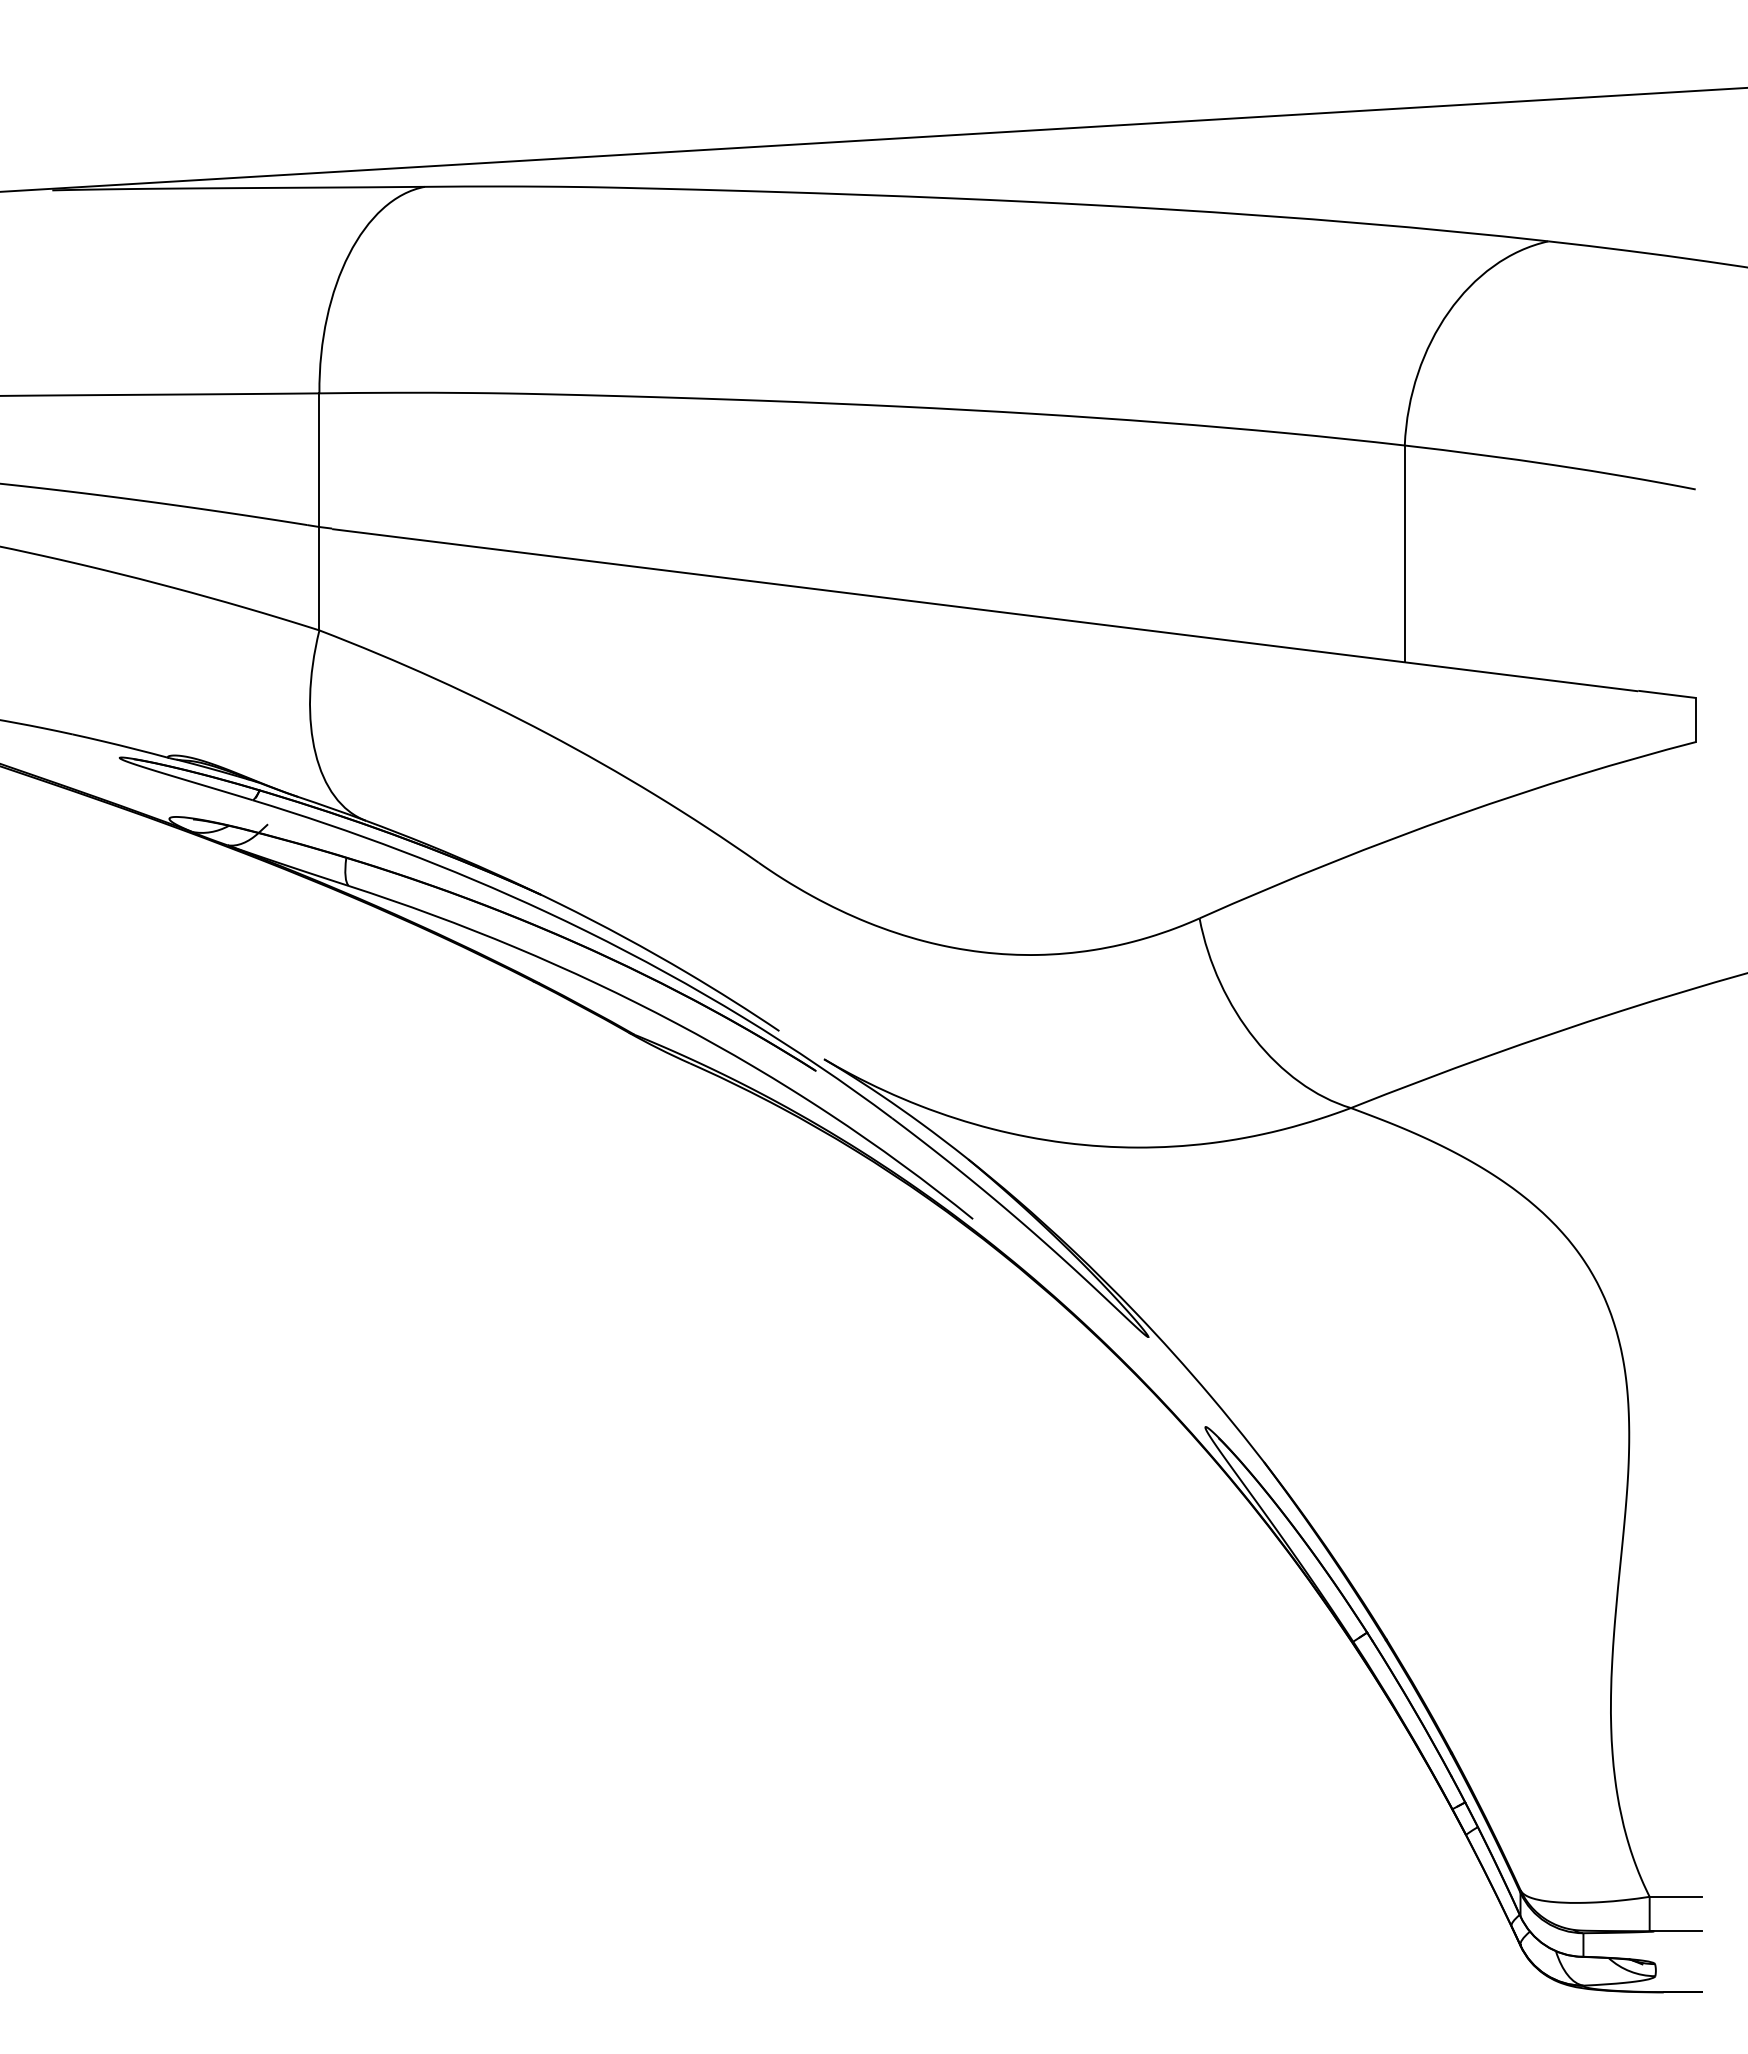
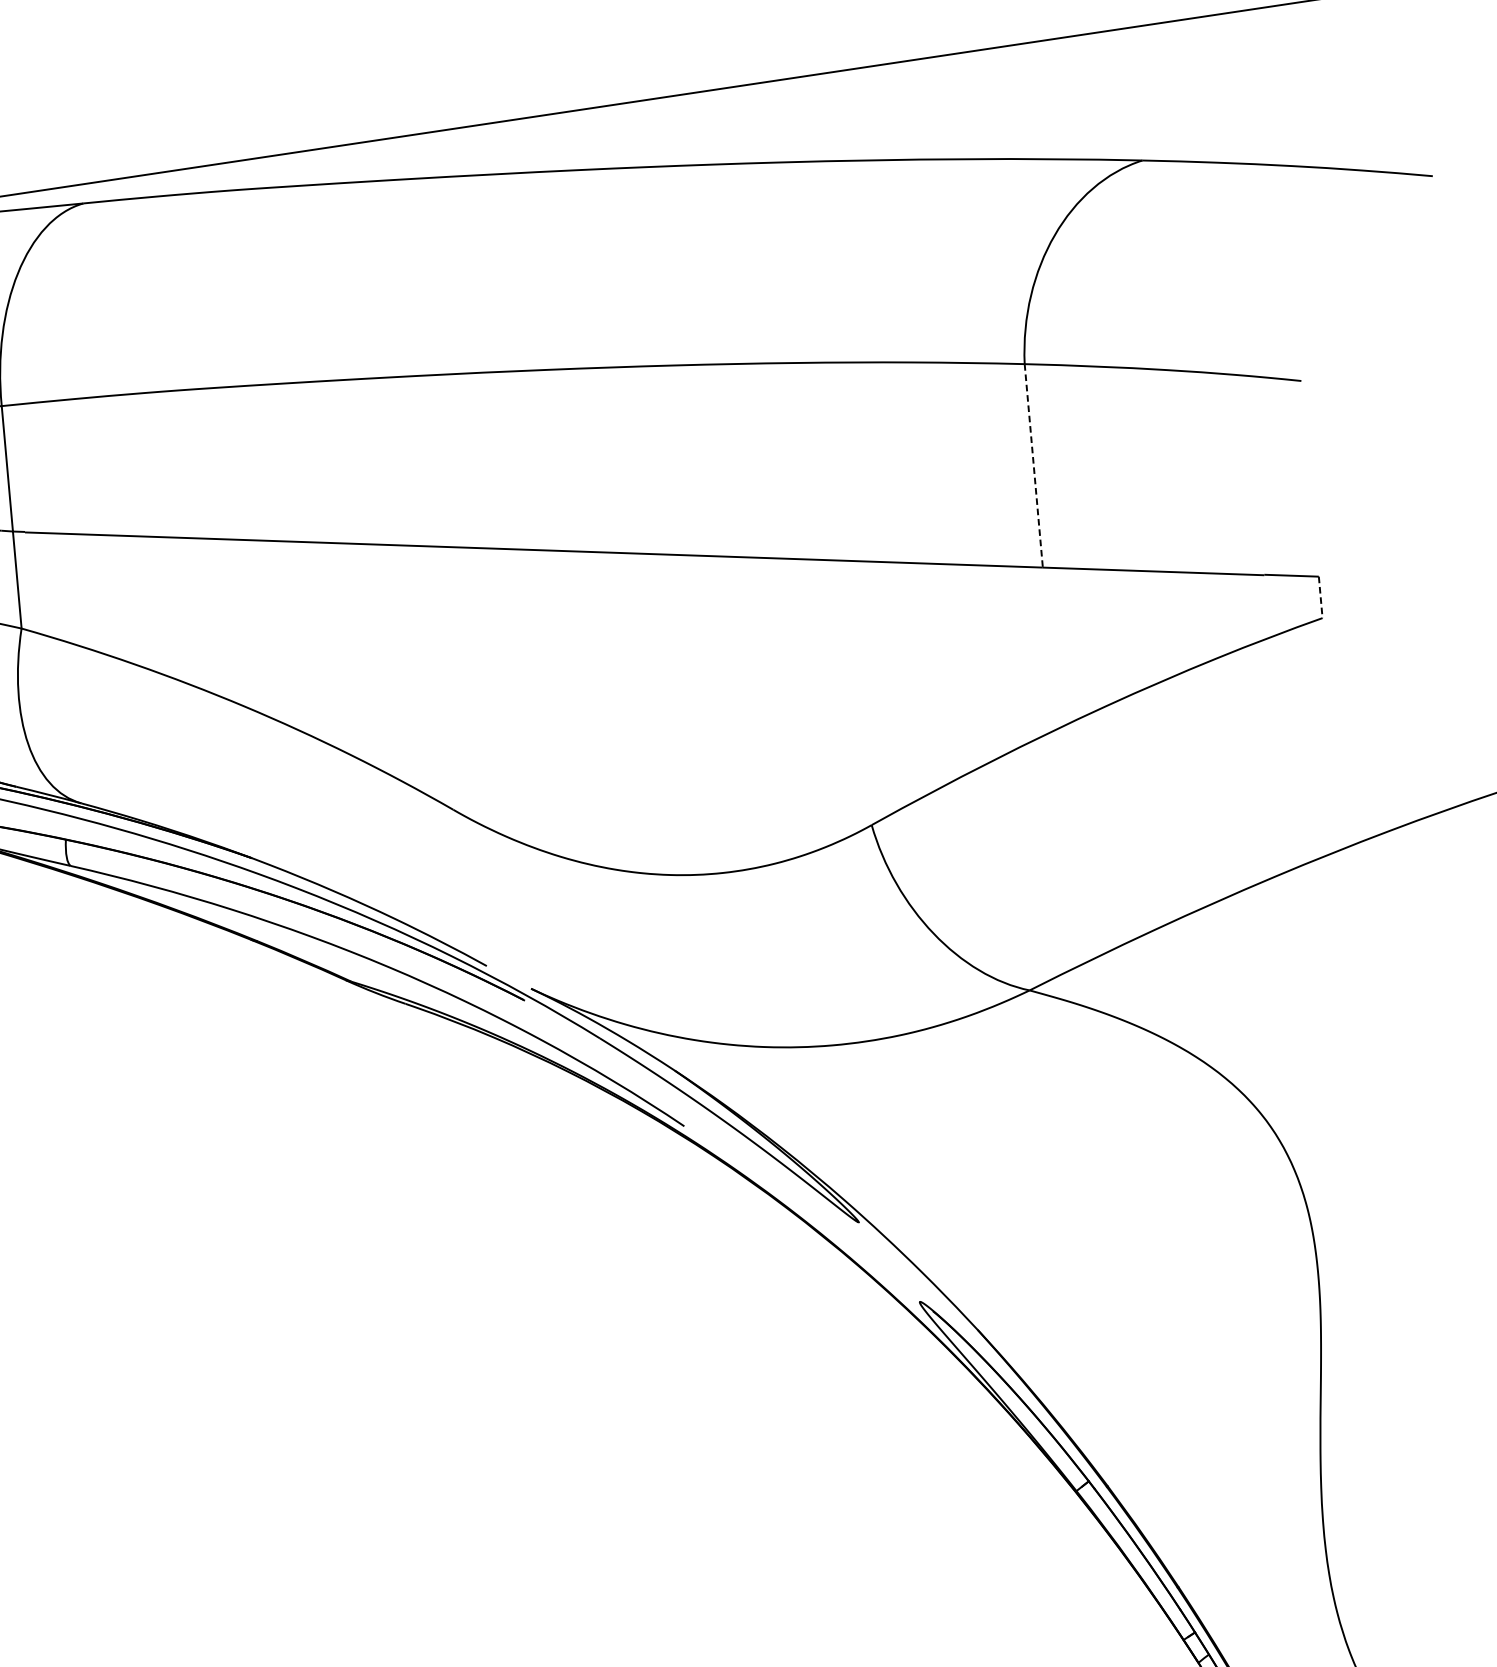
line: (1404, 554) -> (1033, 466), solid -> dashed
line: (1695, 720) -> (1320, 597), solid -> dashed

